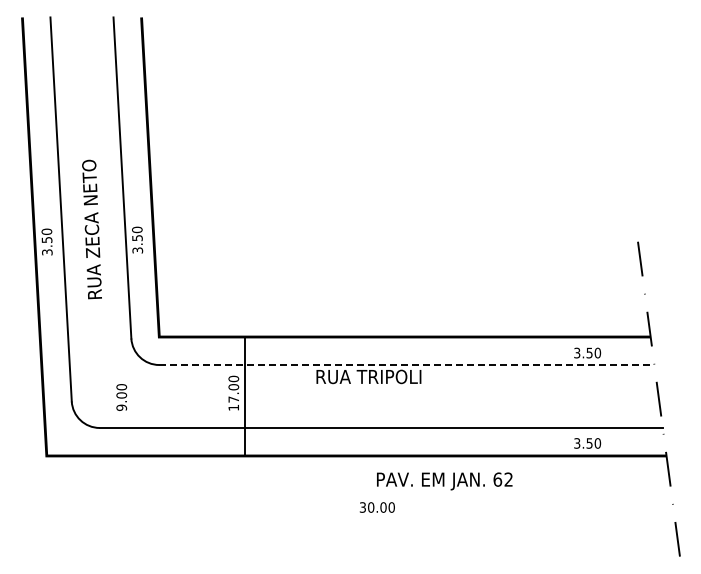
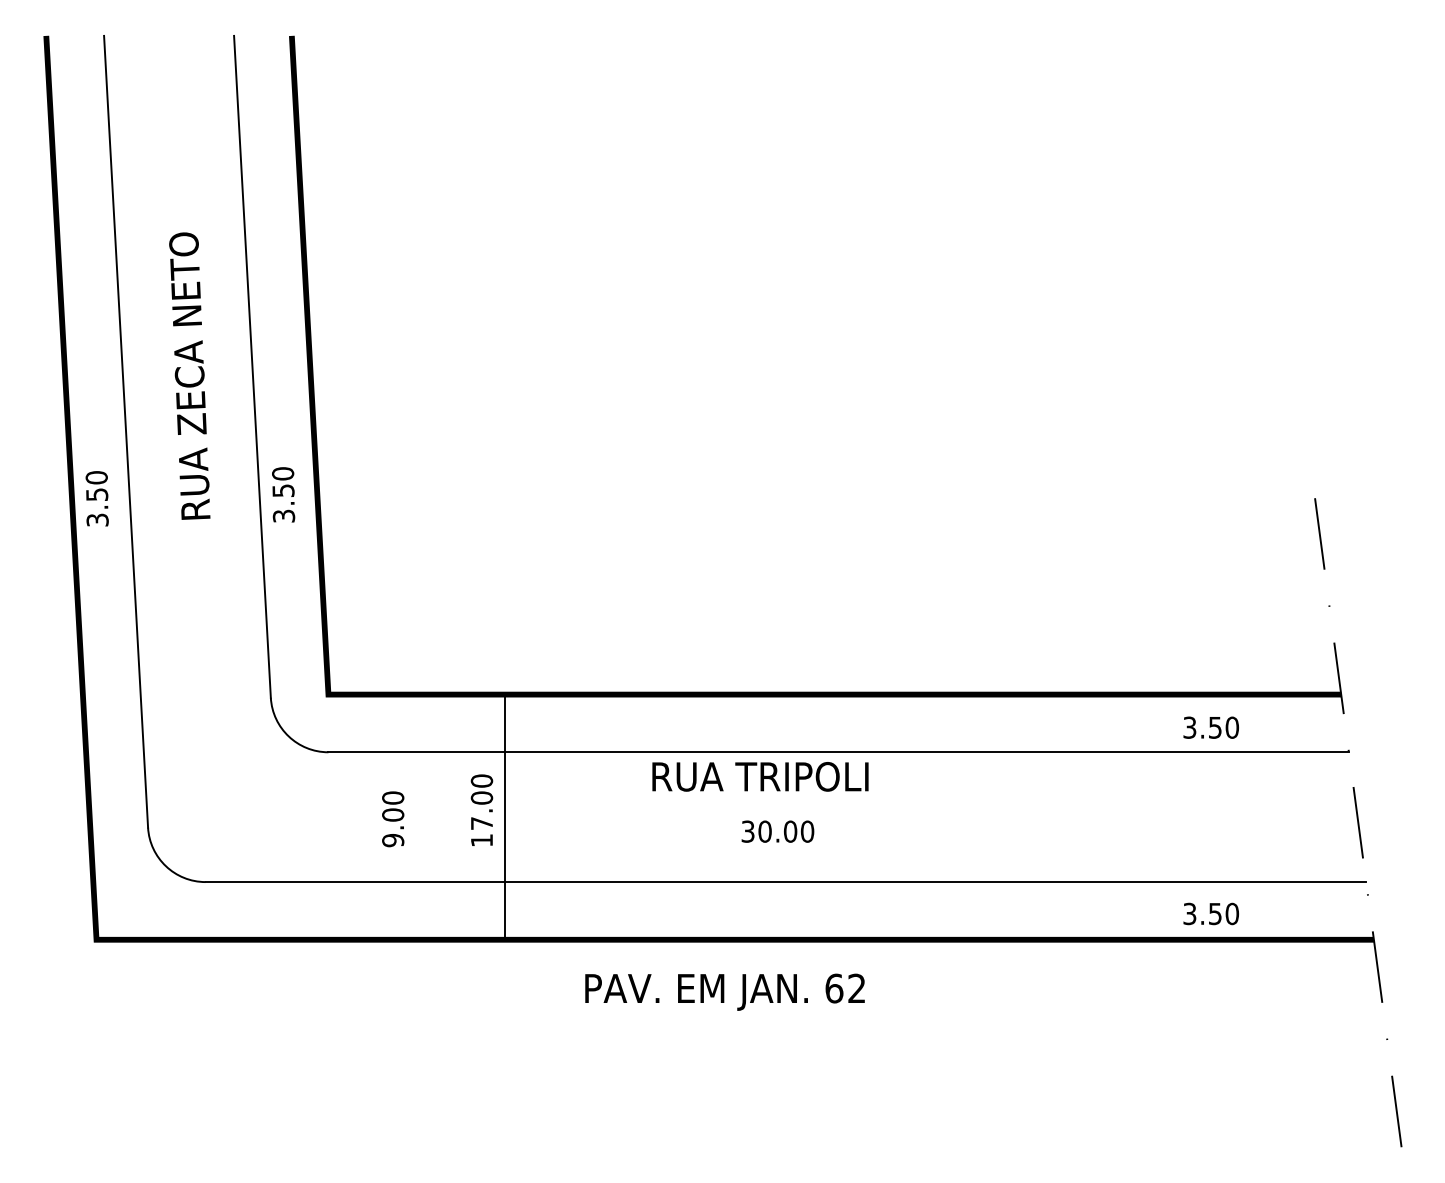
text: (91, 229) -> (188, 376), moved
line: (406, 365) -> (837, 753), dashed -> solid
text: (121, 397) -> (392, 819), moved
text: (444, 481) -> (724, 992), moved
text: (376, 507) -> (776, 831), moved

